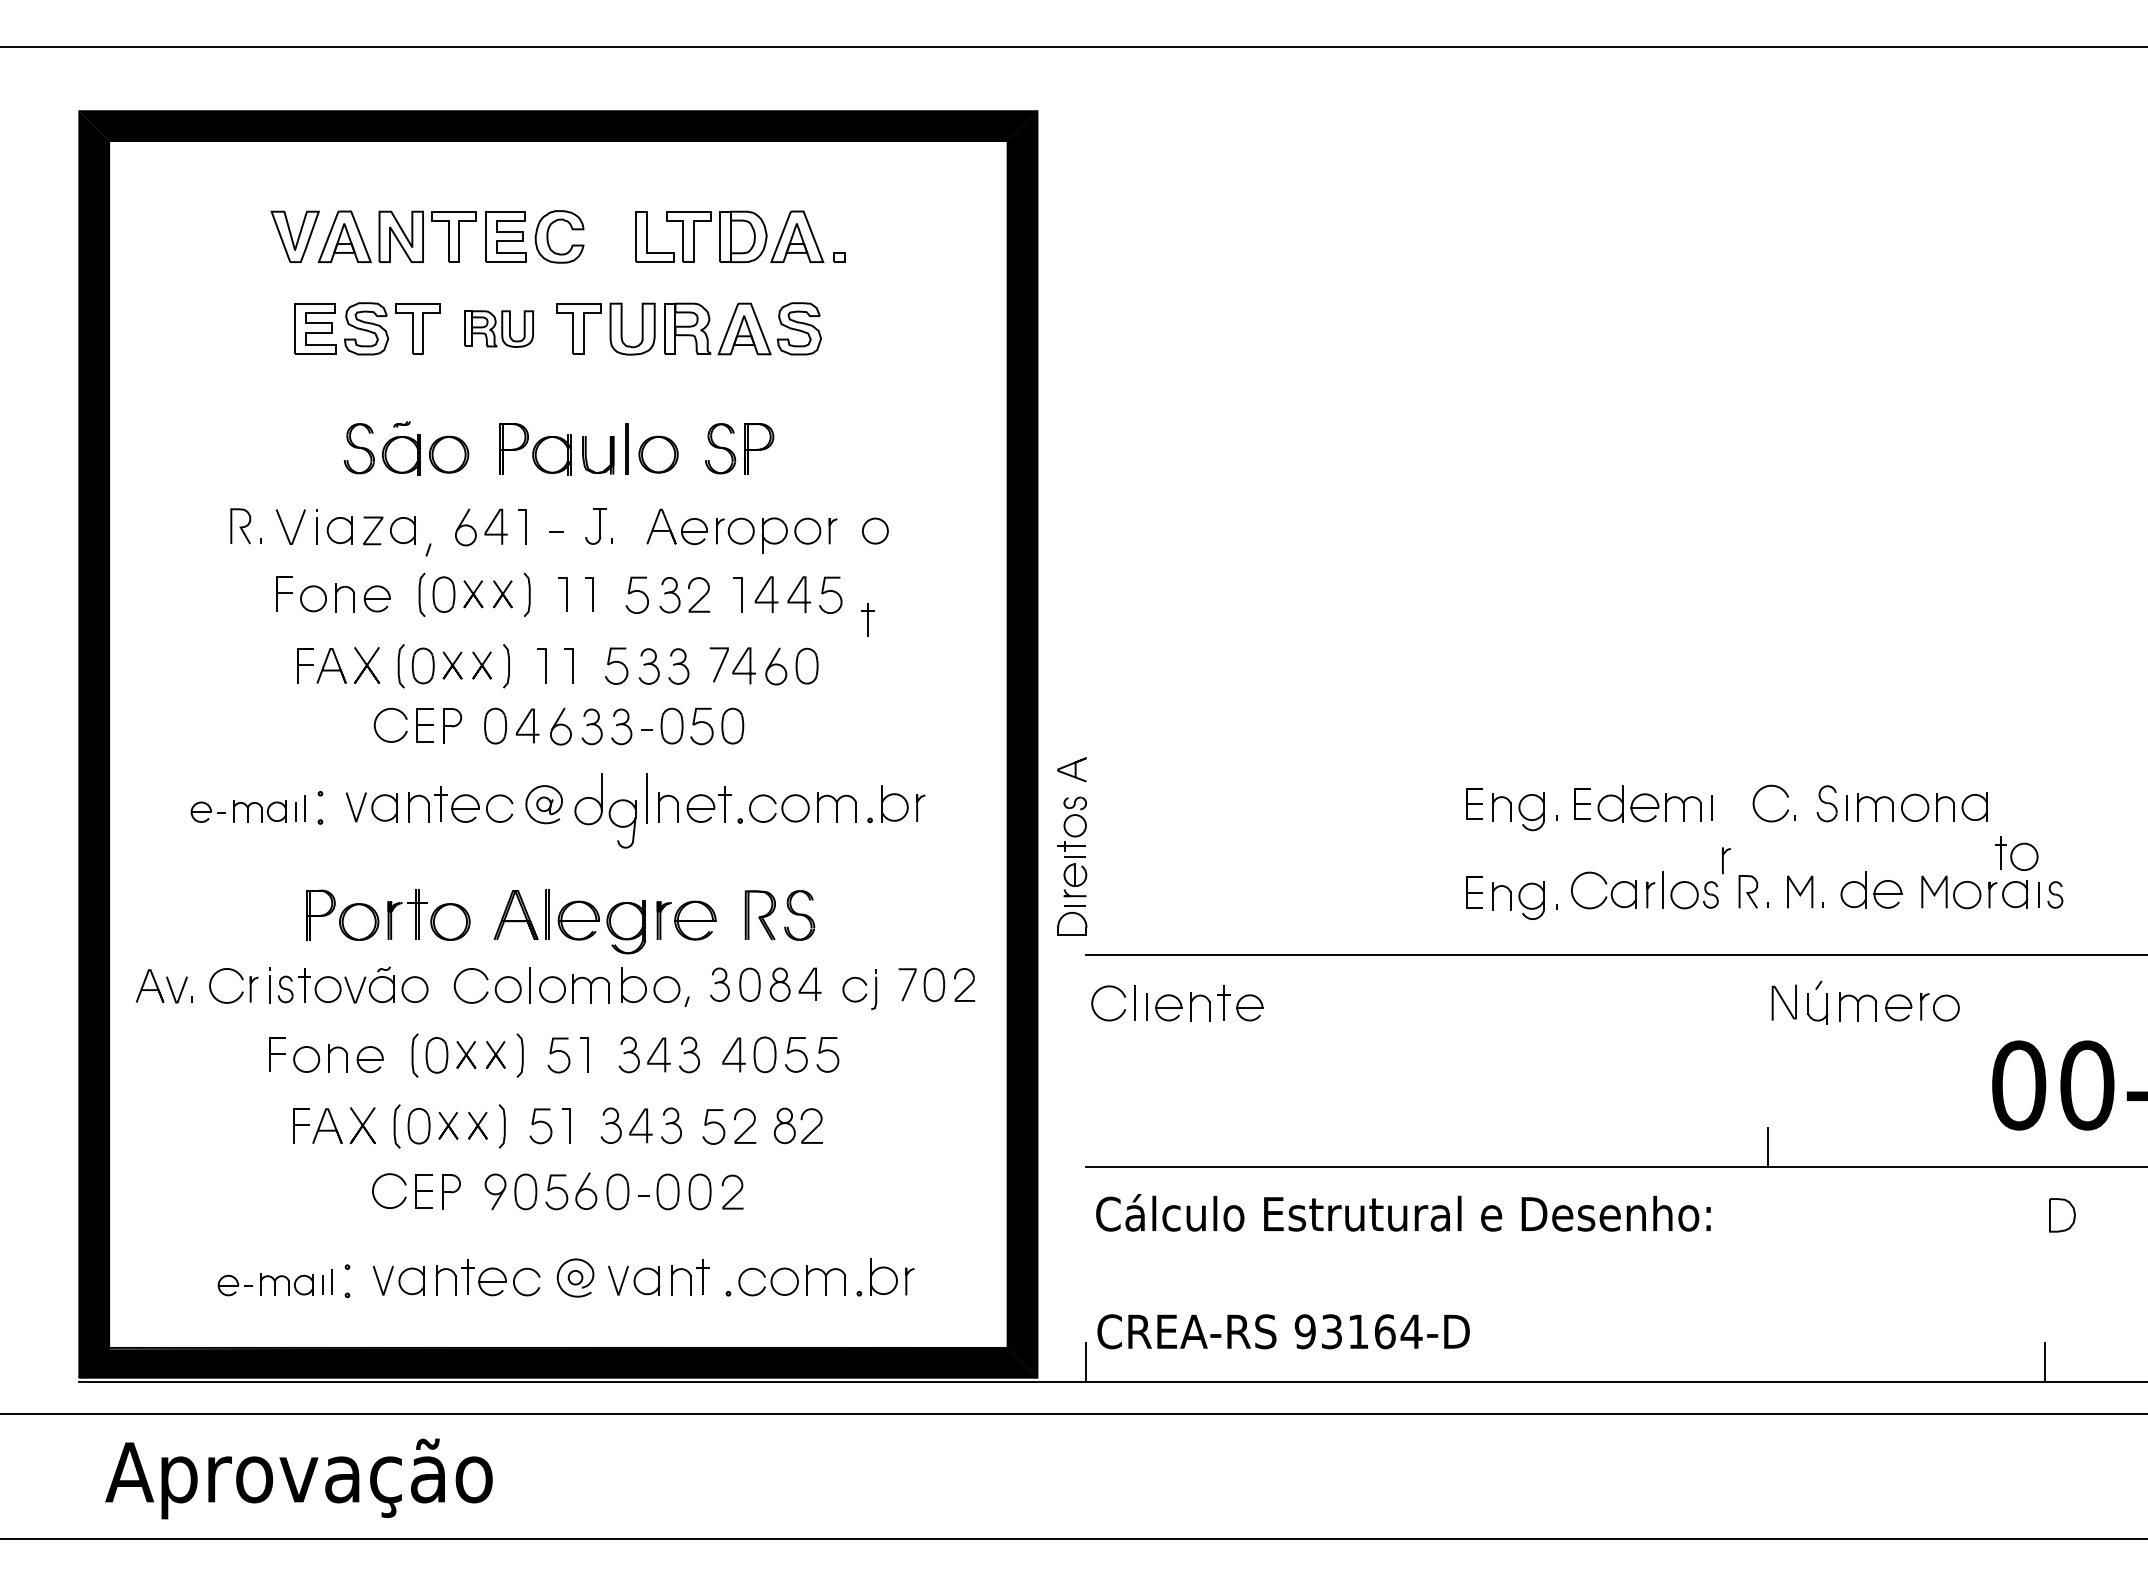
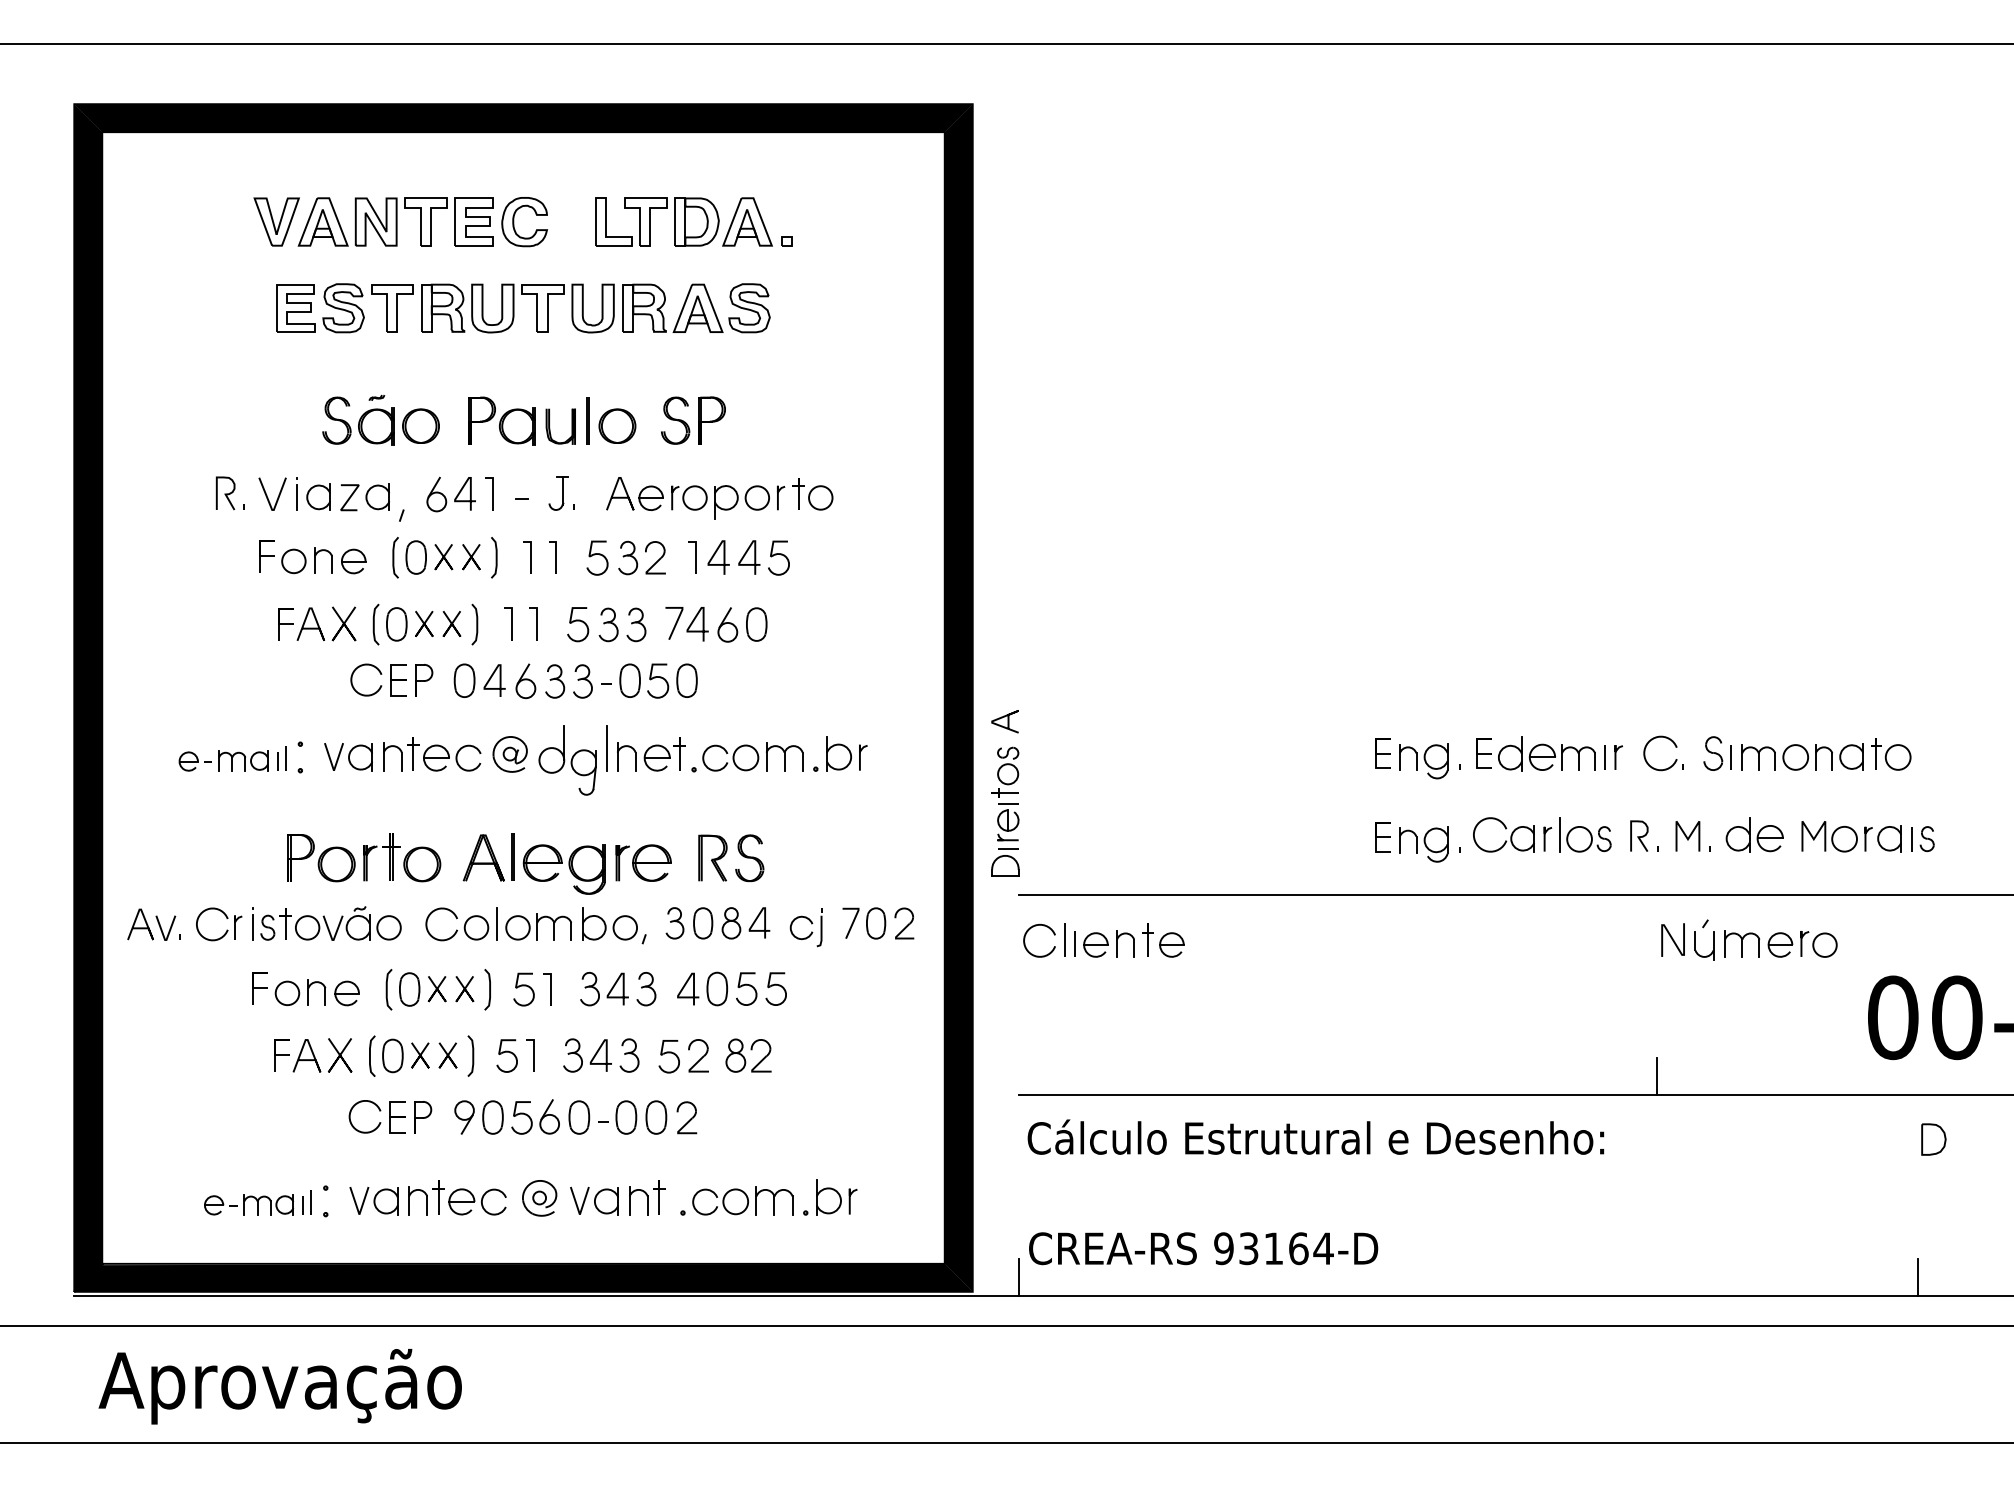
part: (498, 328) -> (467, 307), size x1.43
line: (867, 619) -> (798, 493), moved
part: (2016, 853) -> (1890, 754), moved
curve: (1723, 860) -> (1616, 757), moved

